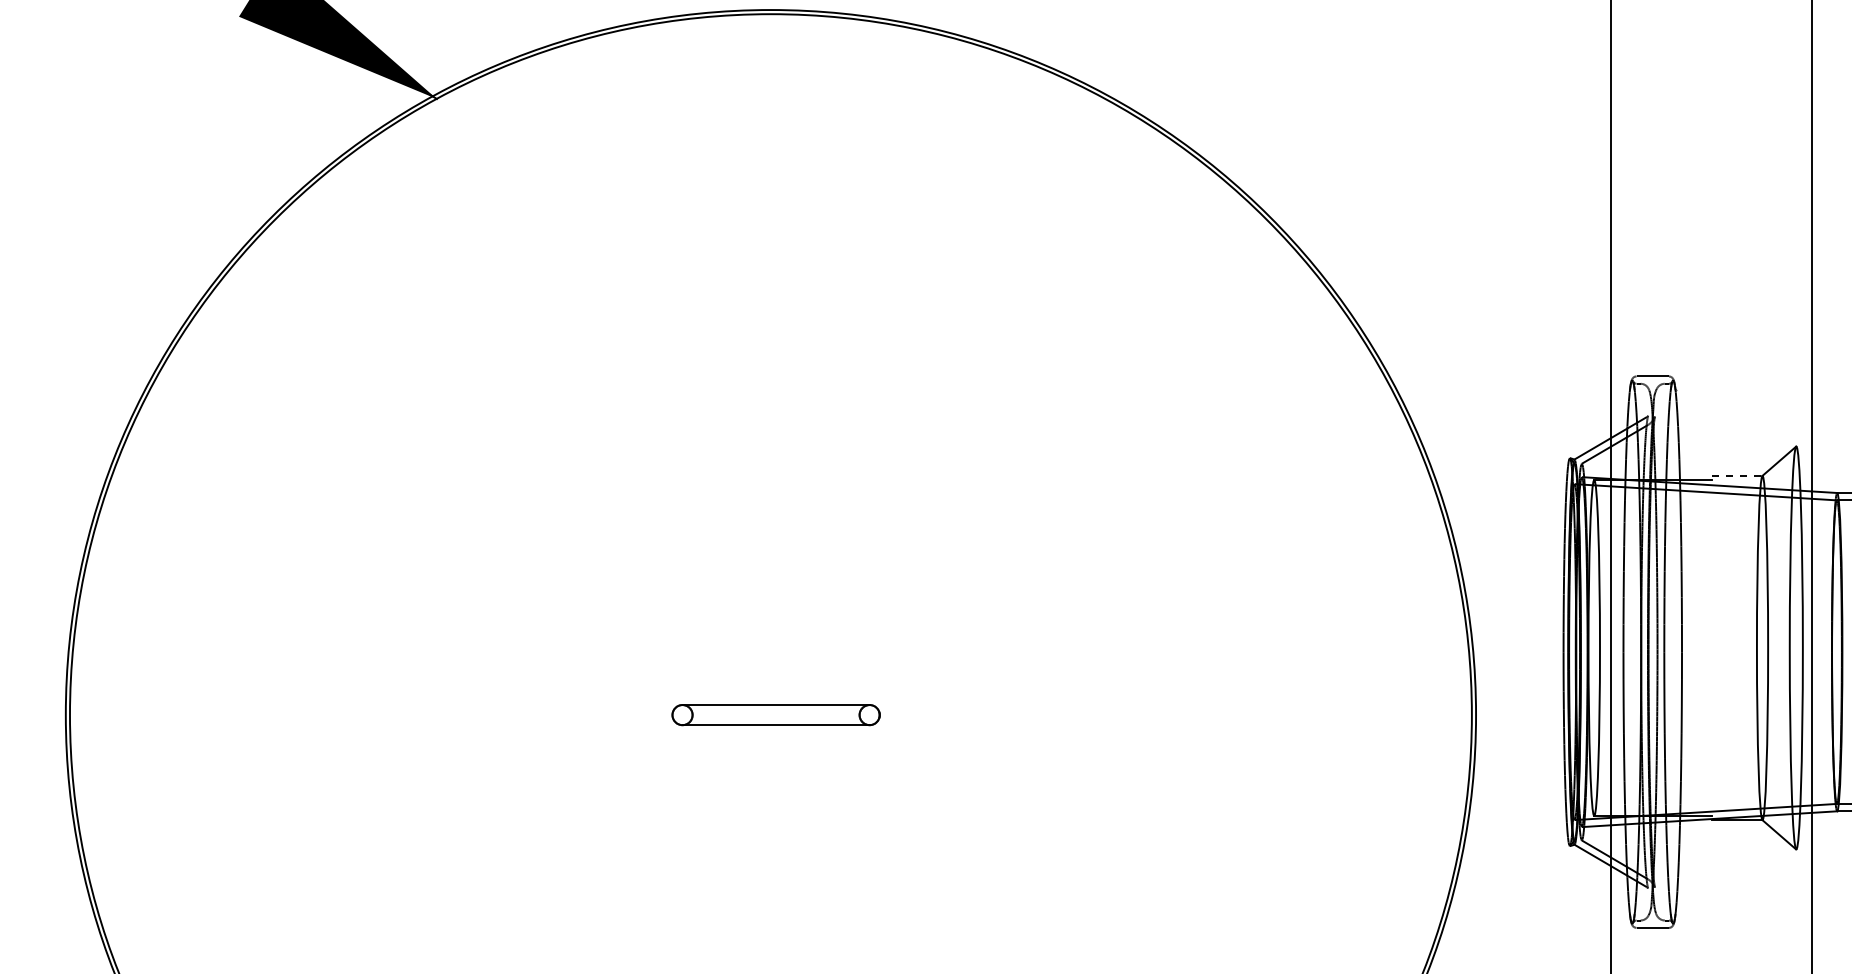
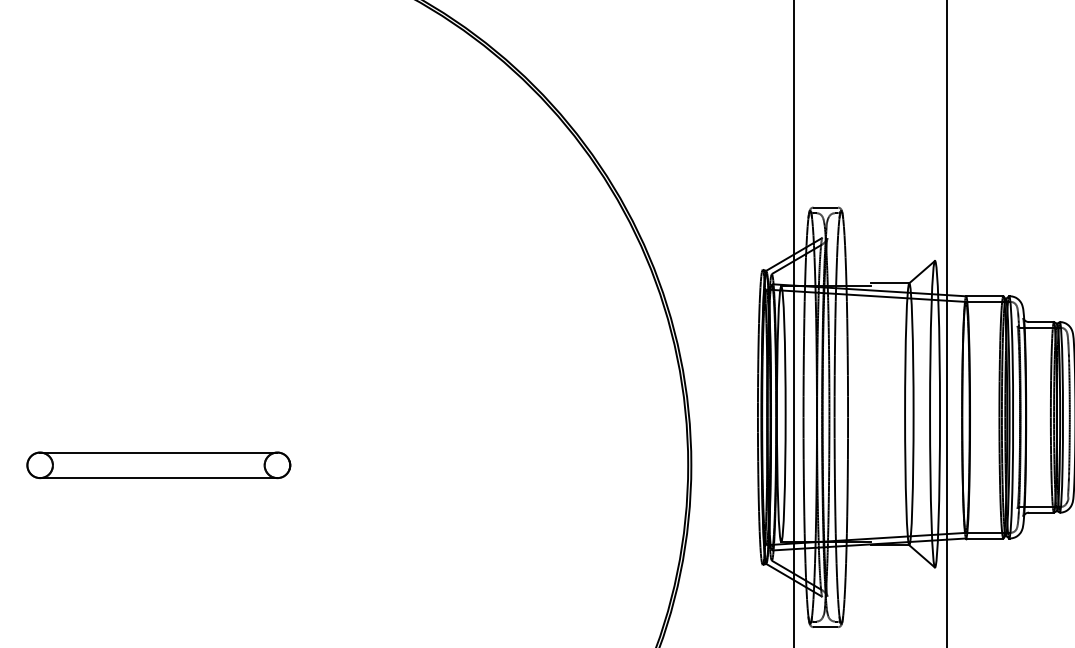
line: (1737, 475) -> (890, 282), dashed -> solid
part: (775, 714) -> (158, 464), size x1.67

